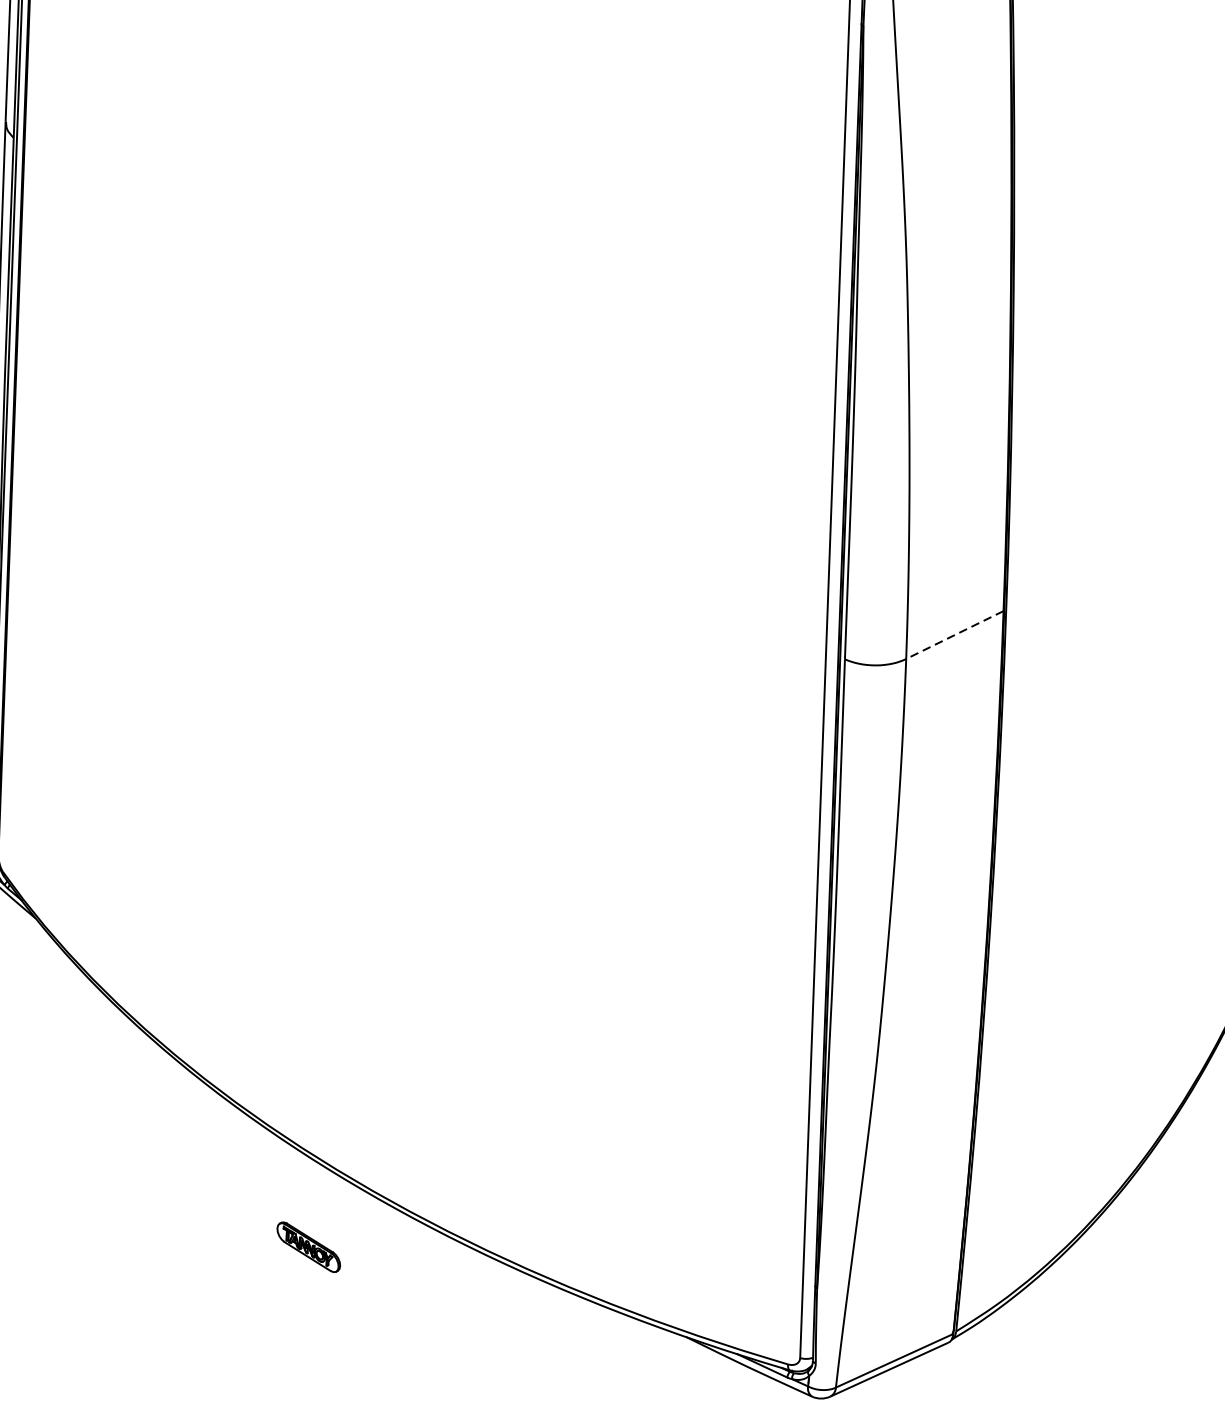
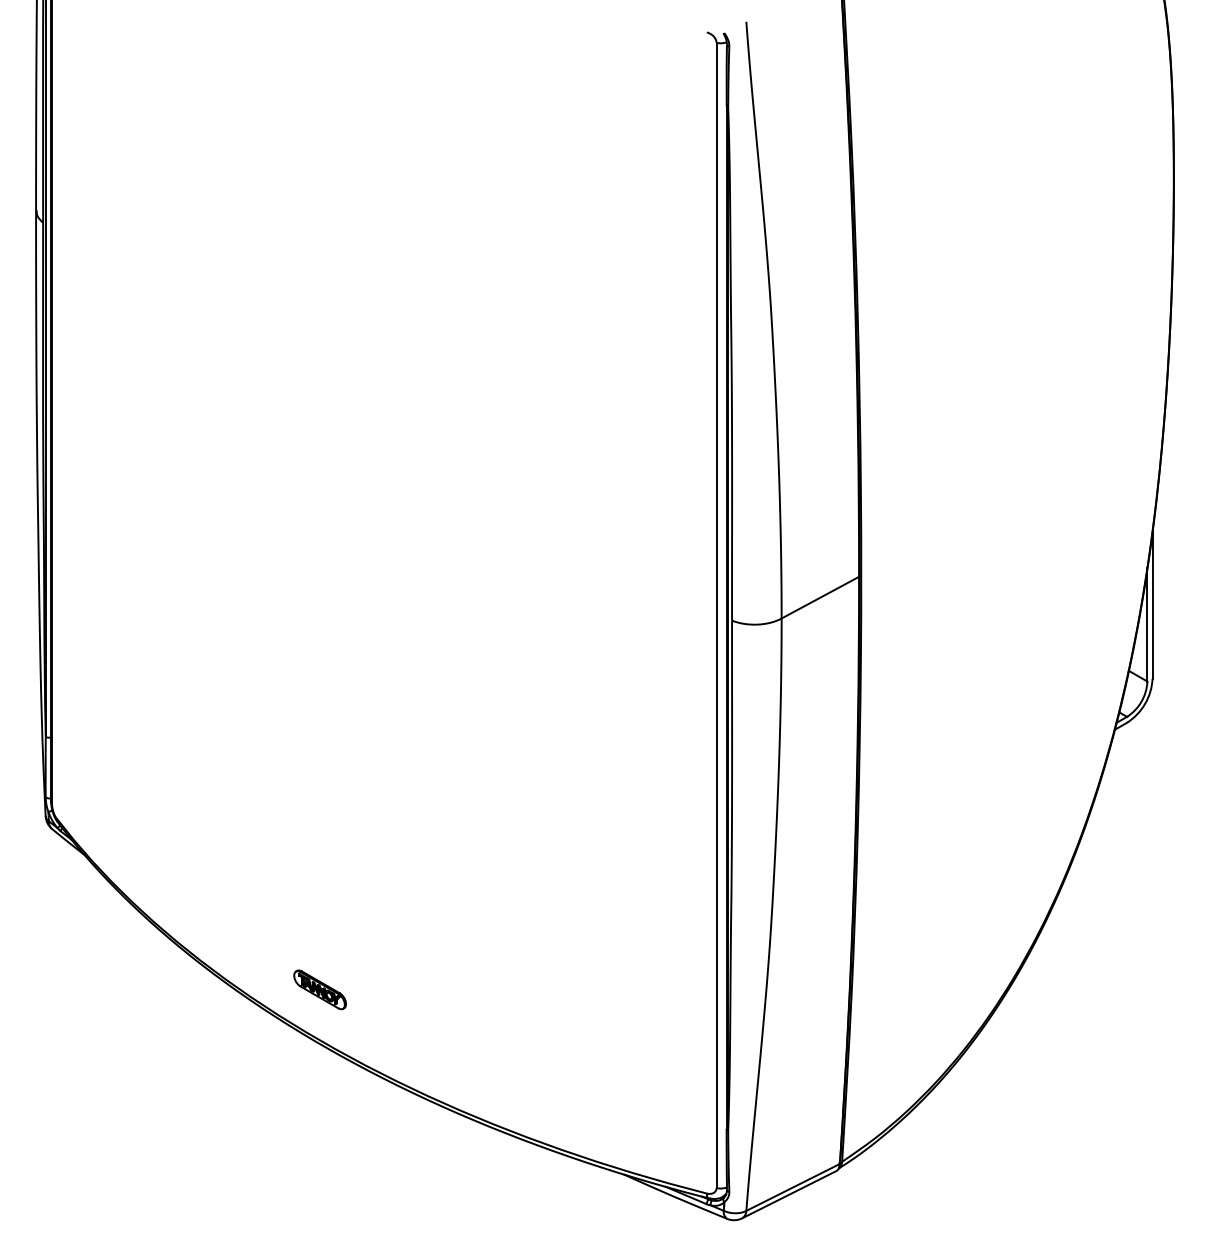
line: (955, 634) -> (820, 597), dashed -> solid
part: (308, 1246) -> (319, 989), moved

